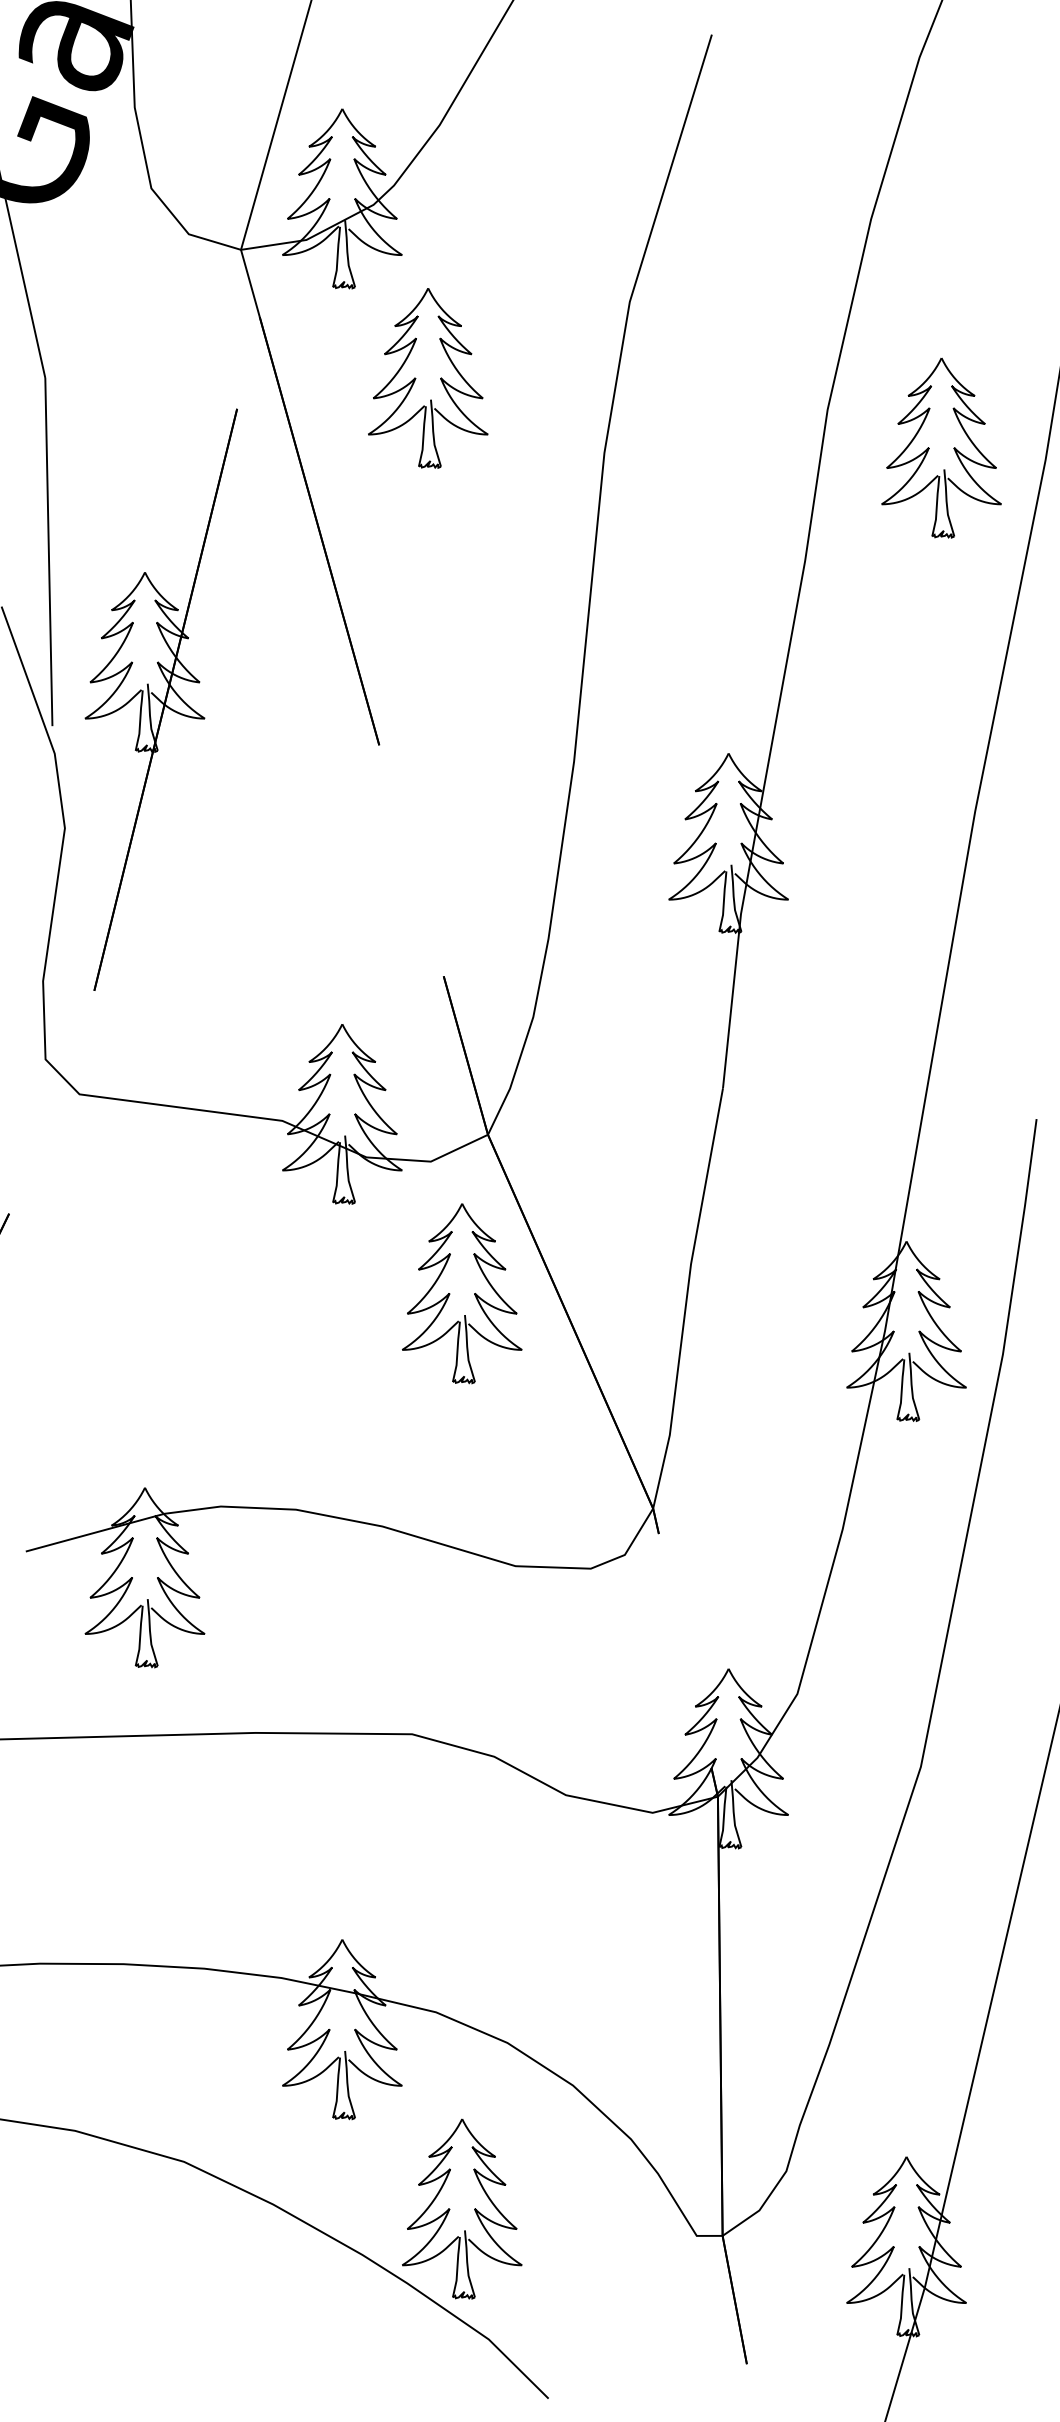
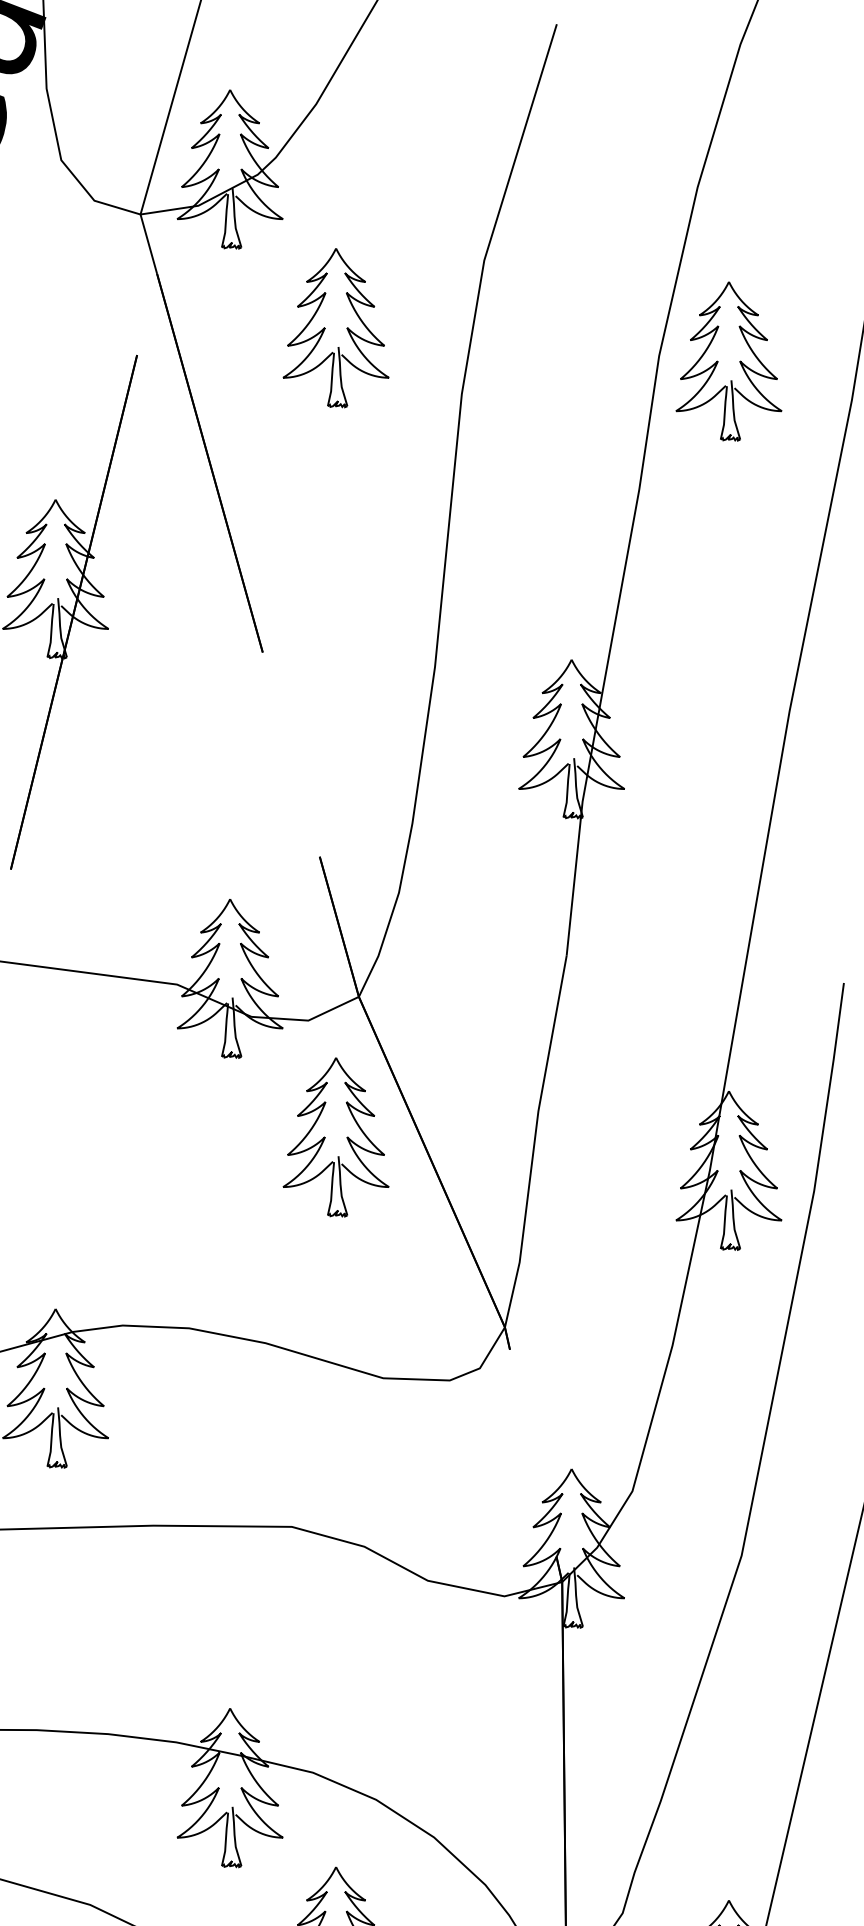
part: (416, 378) -> (325, 328), moved
part: (941, 447) -> (728, 360), moved

